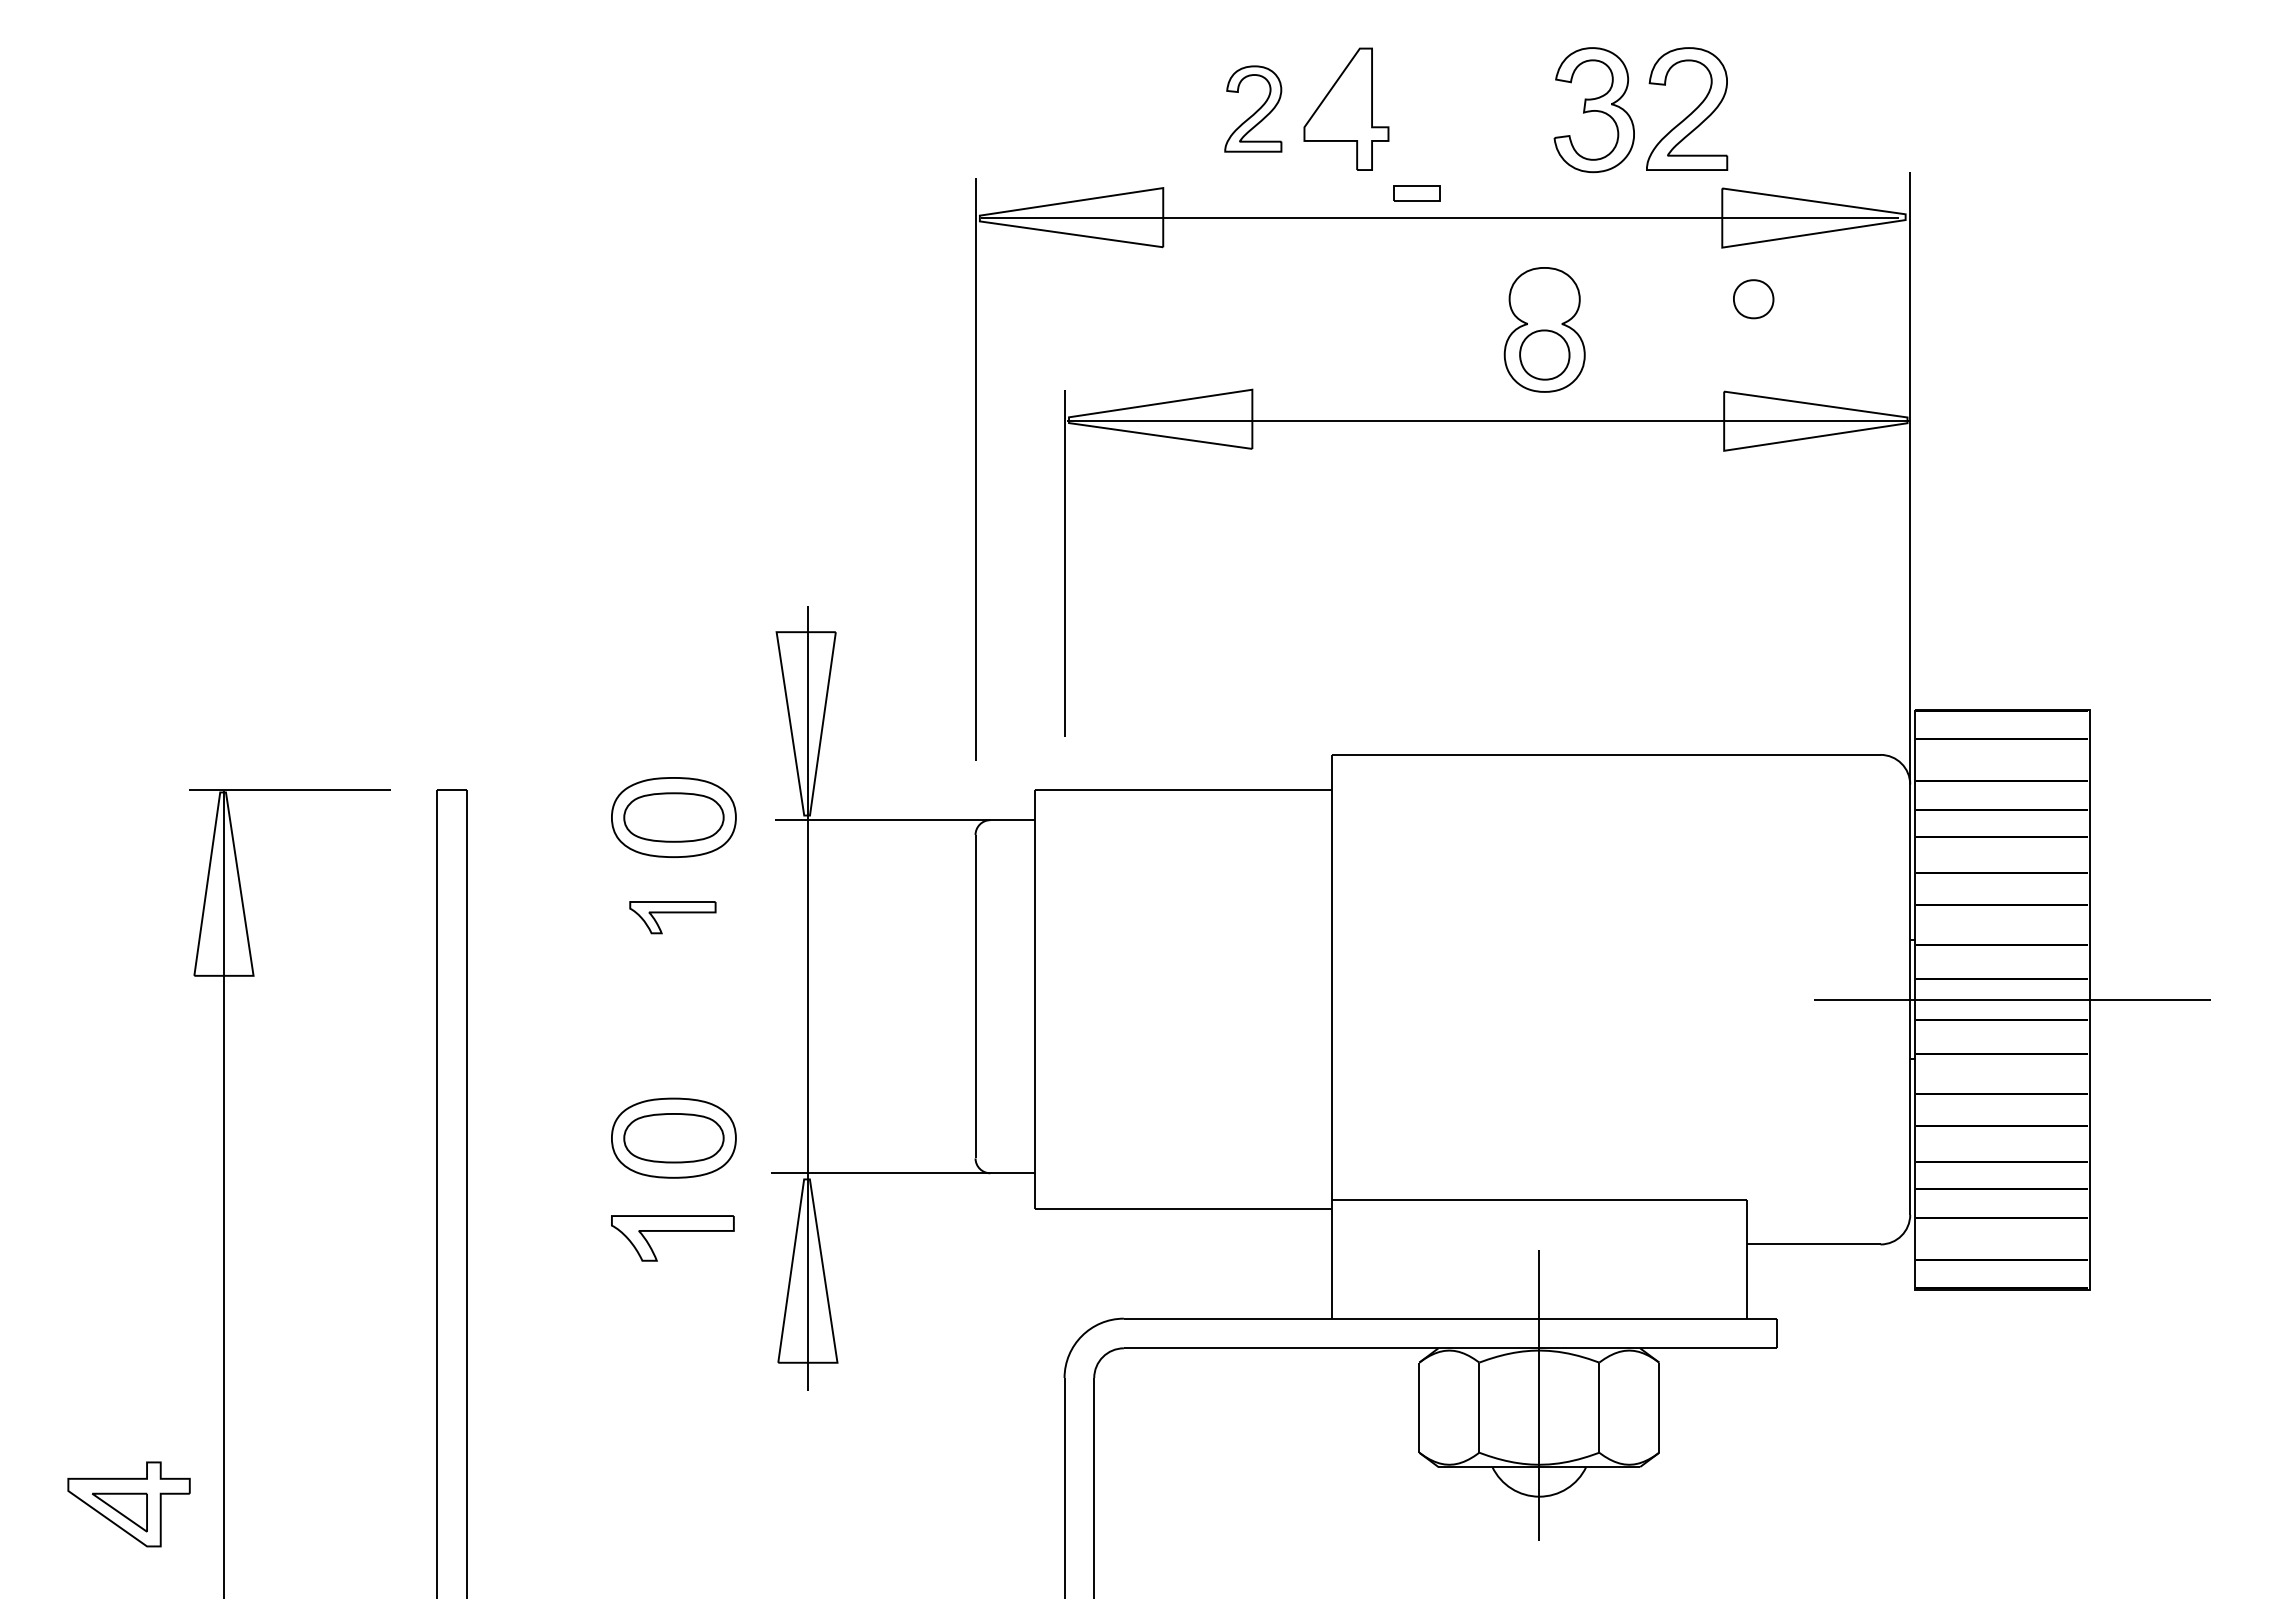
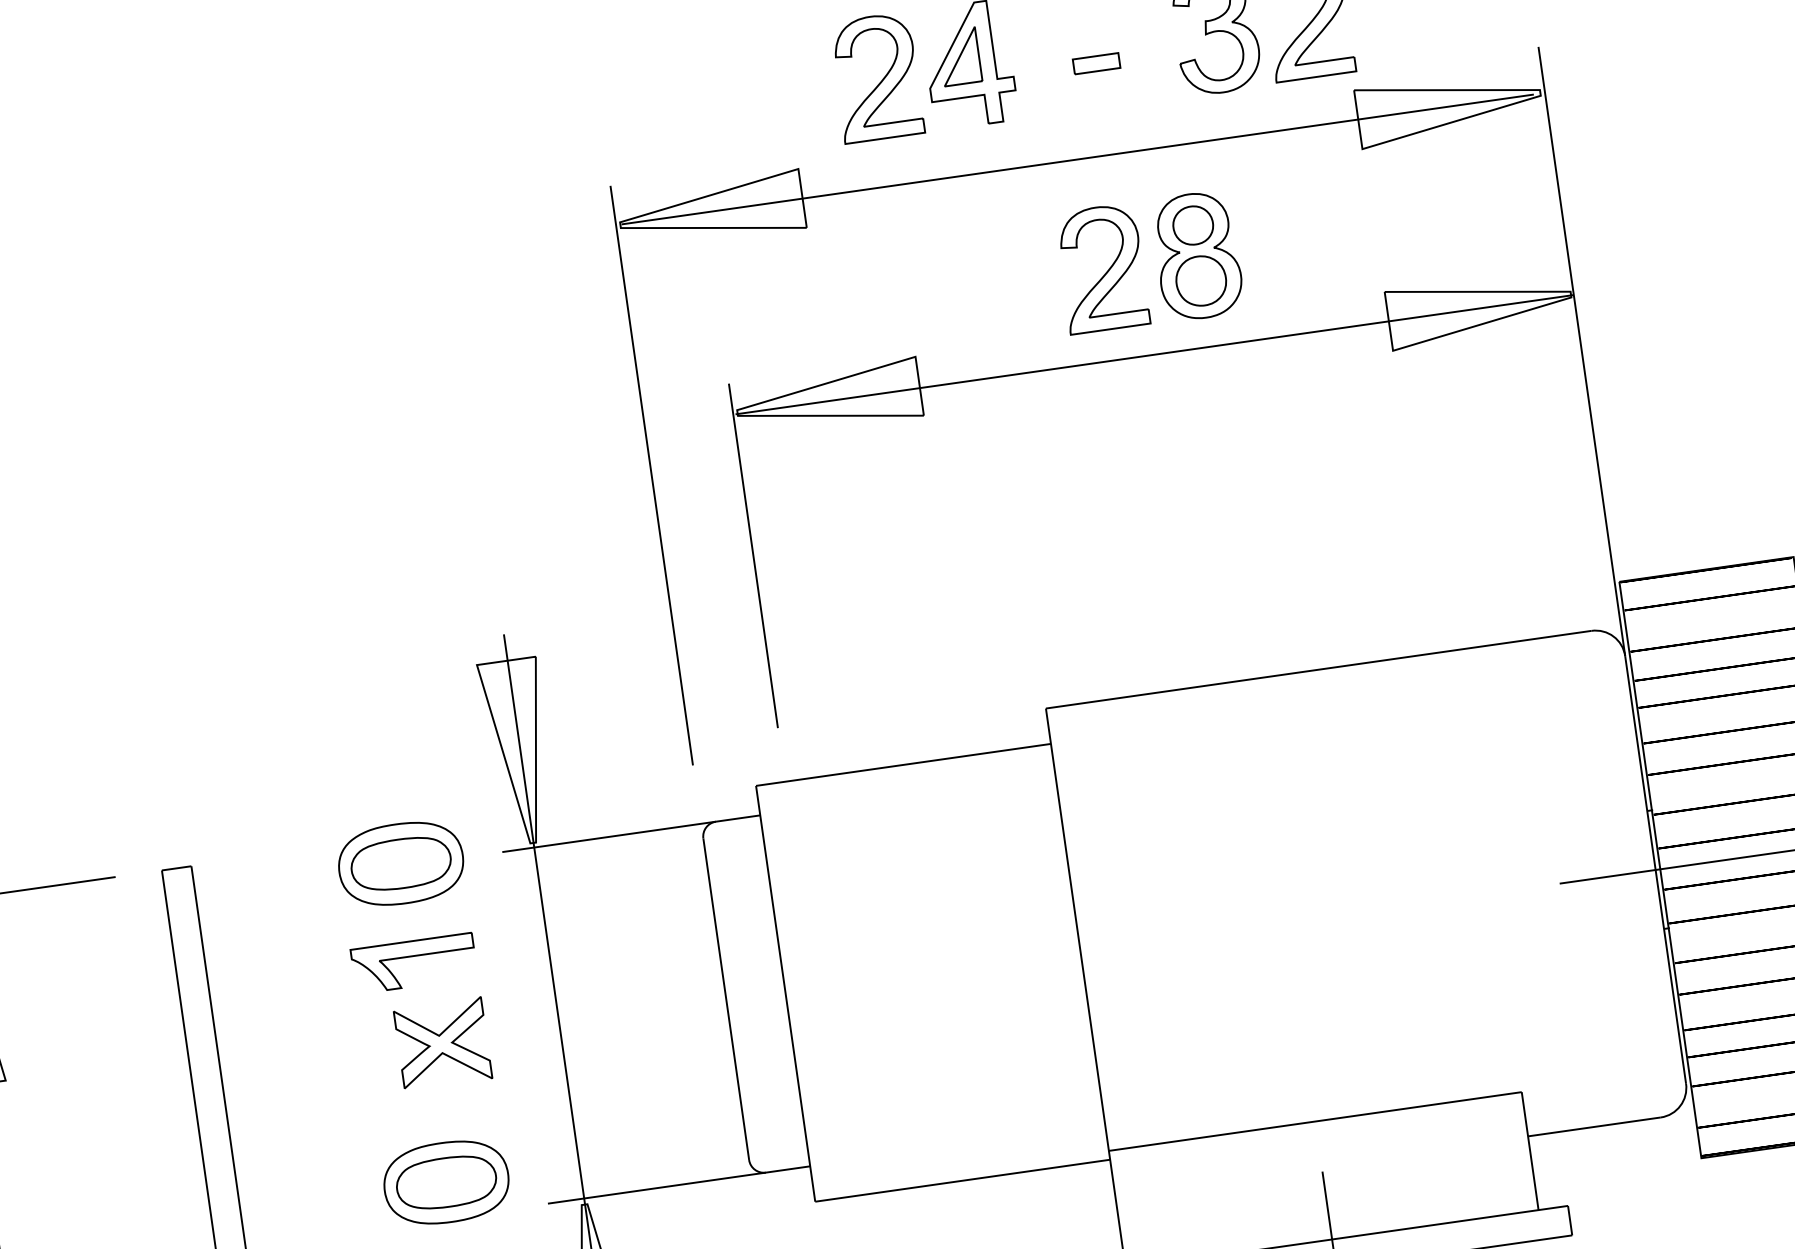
part: (1337, 100) -> (959, 57), added
part: (1253, 108) -> (876, 77), size x1.43
part: (1416, 193) -> (1096, 64), moved
part: (1753, 299) -> (1193, 225), moved
part: (1448, 328) -> (1101, 268), added
part: (672, 917) -> (413, 963), size x1.43
part: (689, 1000) -> (442, 1043), added

